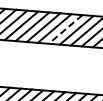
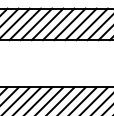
line: (65, 29) -> (58, 24), dashed -> solid

